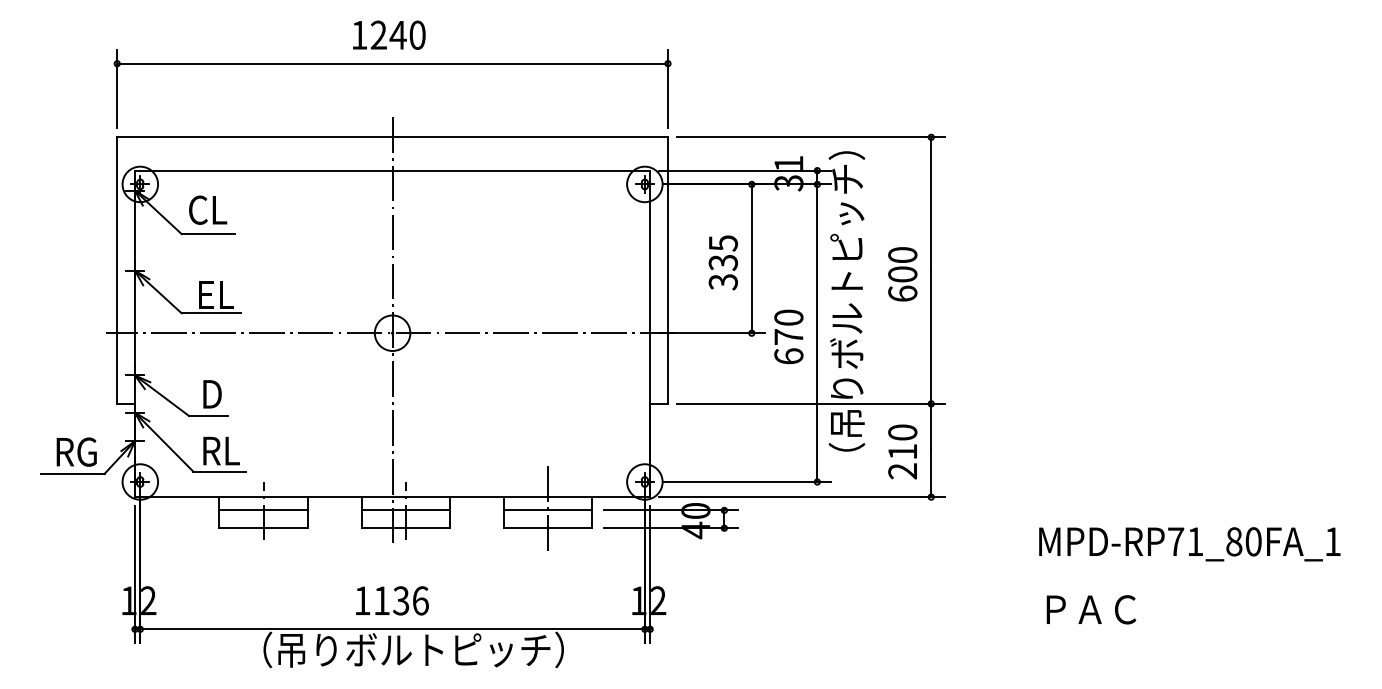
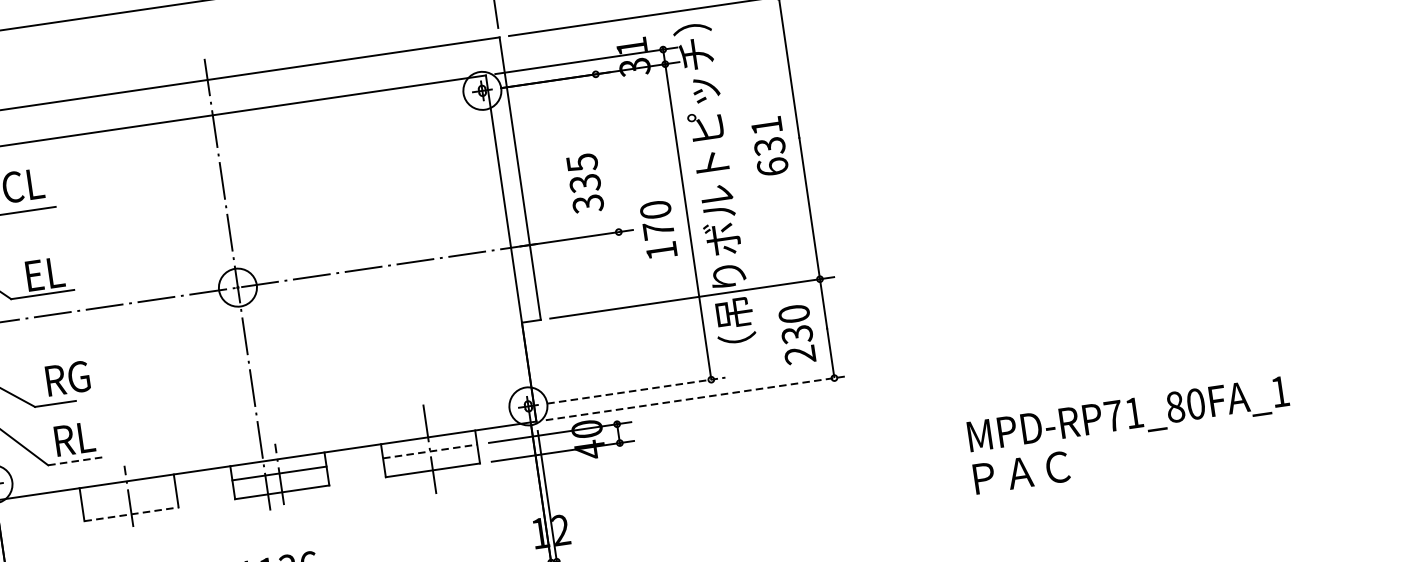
line: (751, 258) -> (606, 152), removed
text: (722, 262) -> (584, 183), moved
text: (902, 264) -> (767, 135), 600 -> 631
text: (788, 356) -> (661, 251), 670 -> 170
text: (224, 393) -> (69, 377), D -> RG
text: (902, 452) -> (797, 335), 210 -> 230
line: (220, 471) -> (76, 460), solid -> dashed
line: (747, 482) -> (637, 391), solid -> dashed
line: (801, 497) -> (696, 398), solid -> dashed
line: (263, 510) -> (128, 495), removed
line: (548, 510) -> (430, 451), solid -> dashed
line: (264, 528) -> (132, 514), solid -> dashed
text: (1189, 544) -> (1128, 416), moved

